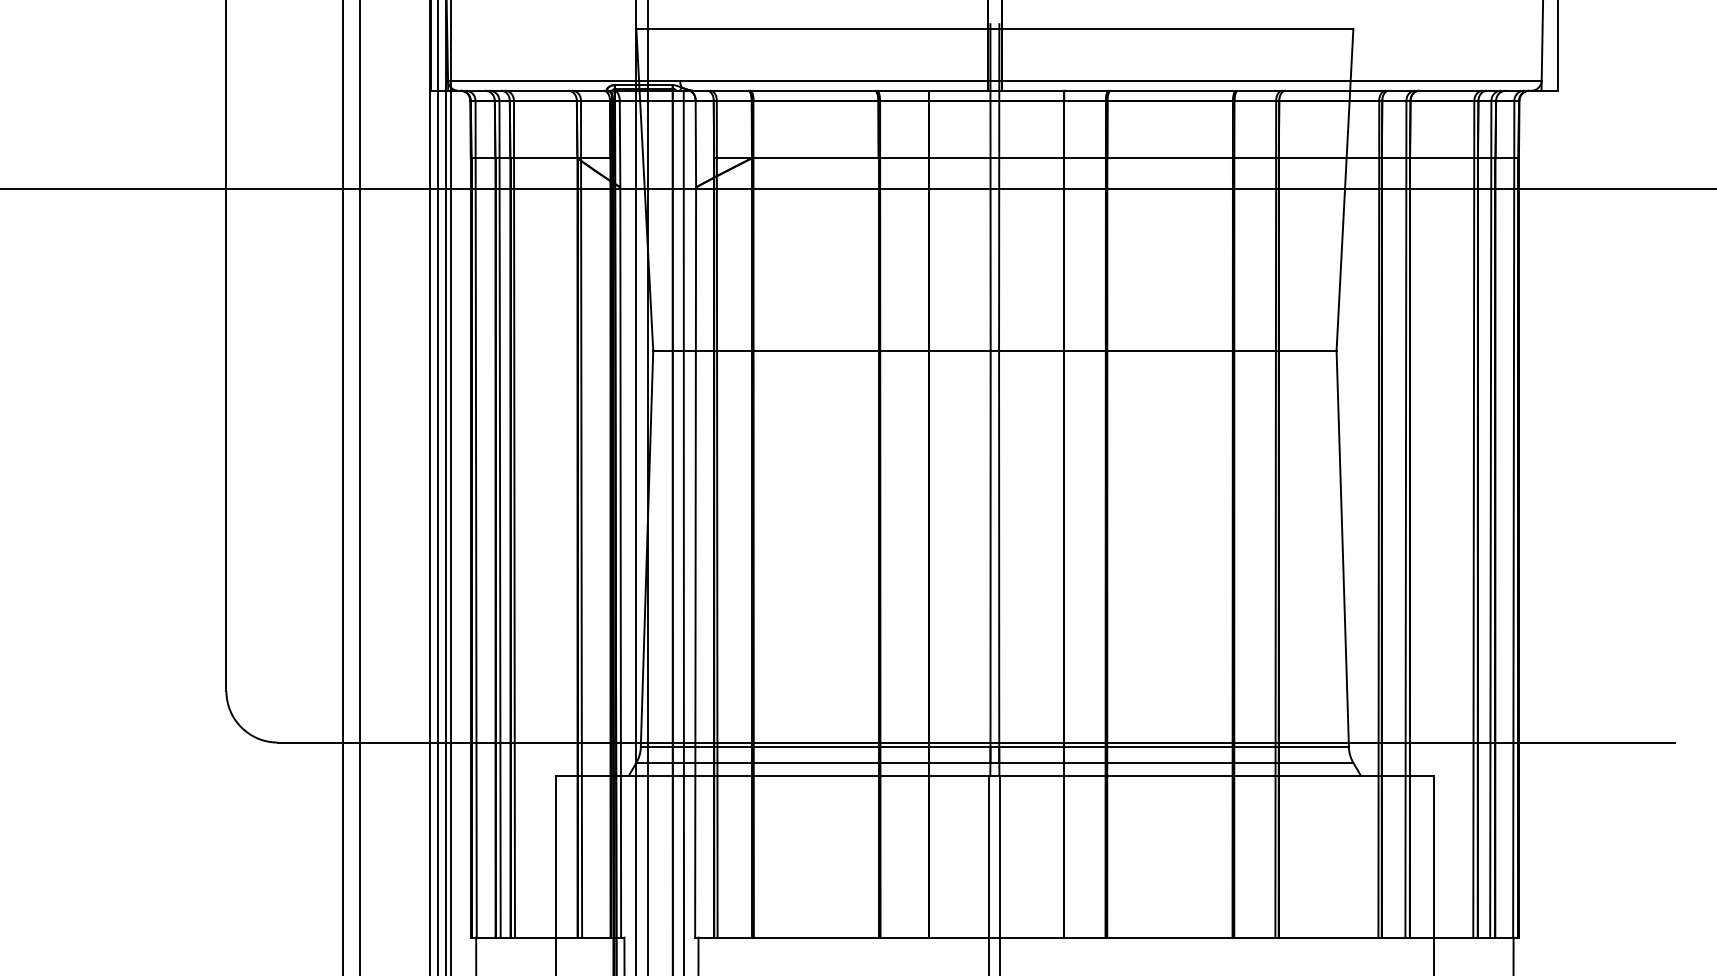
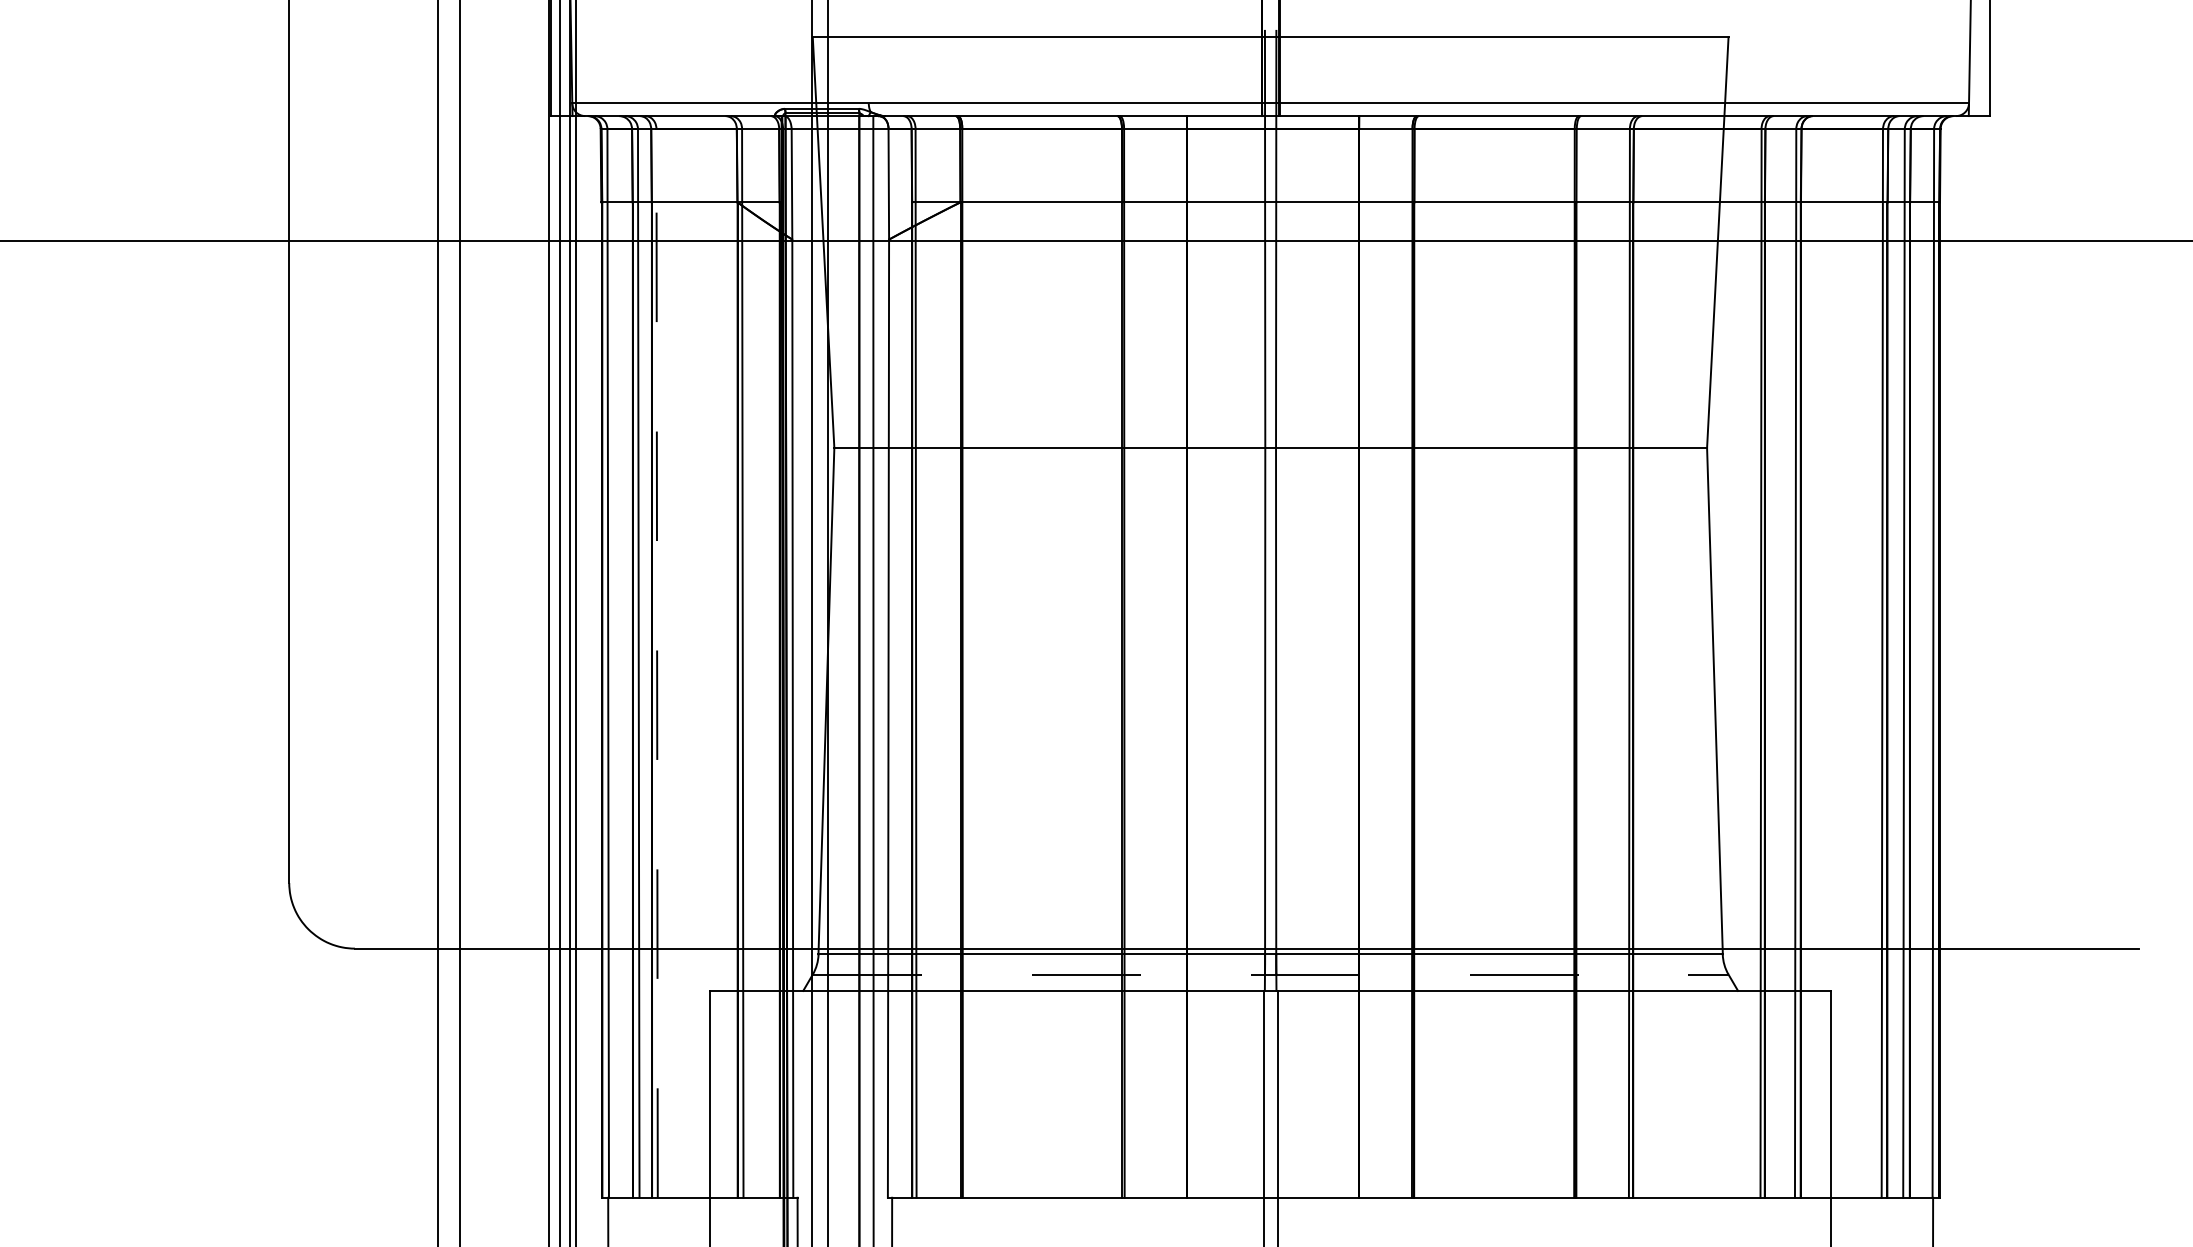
line: (514, 518) -> (657, 662), solid -> dashed
line: (994, 762) -> (1270, 974), solid -> dashed

